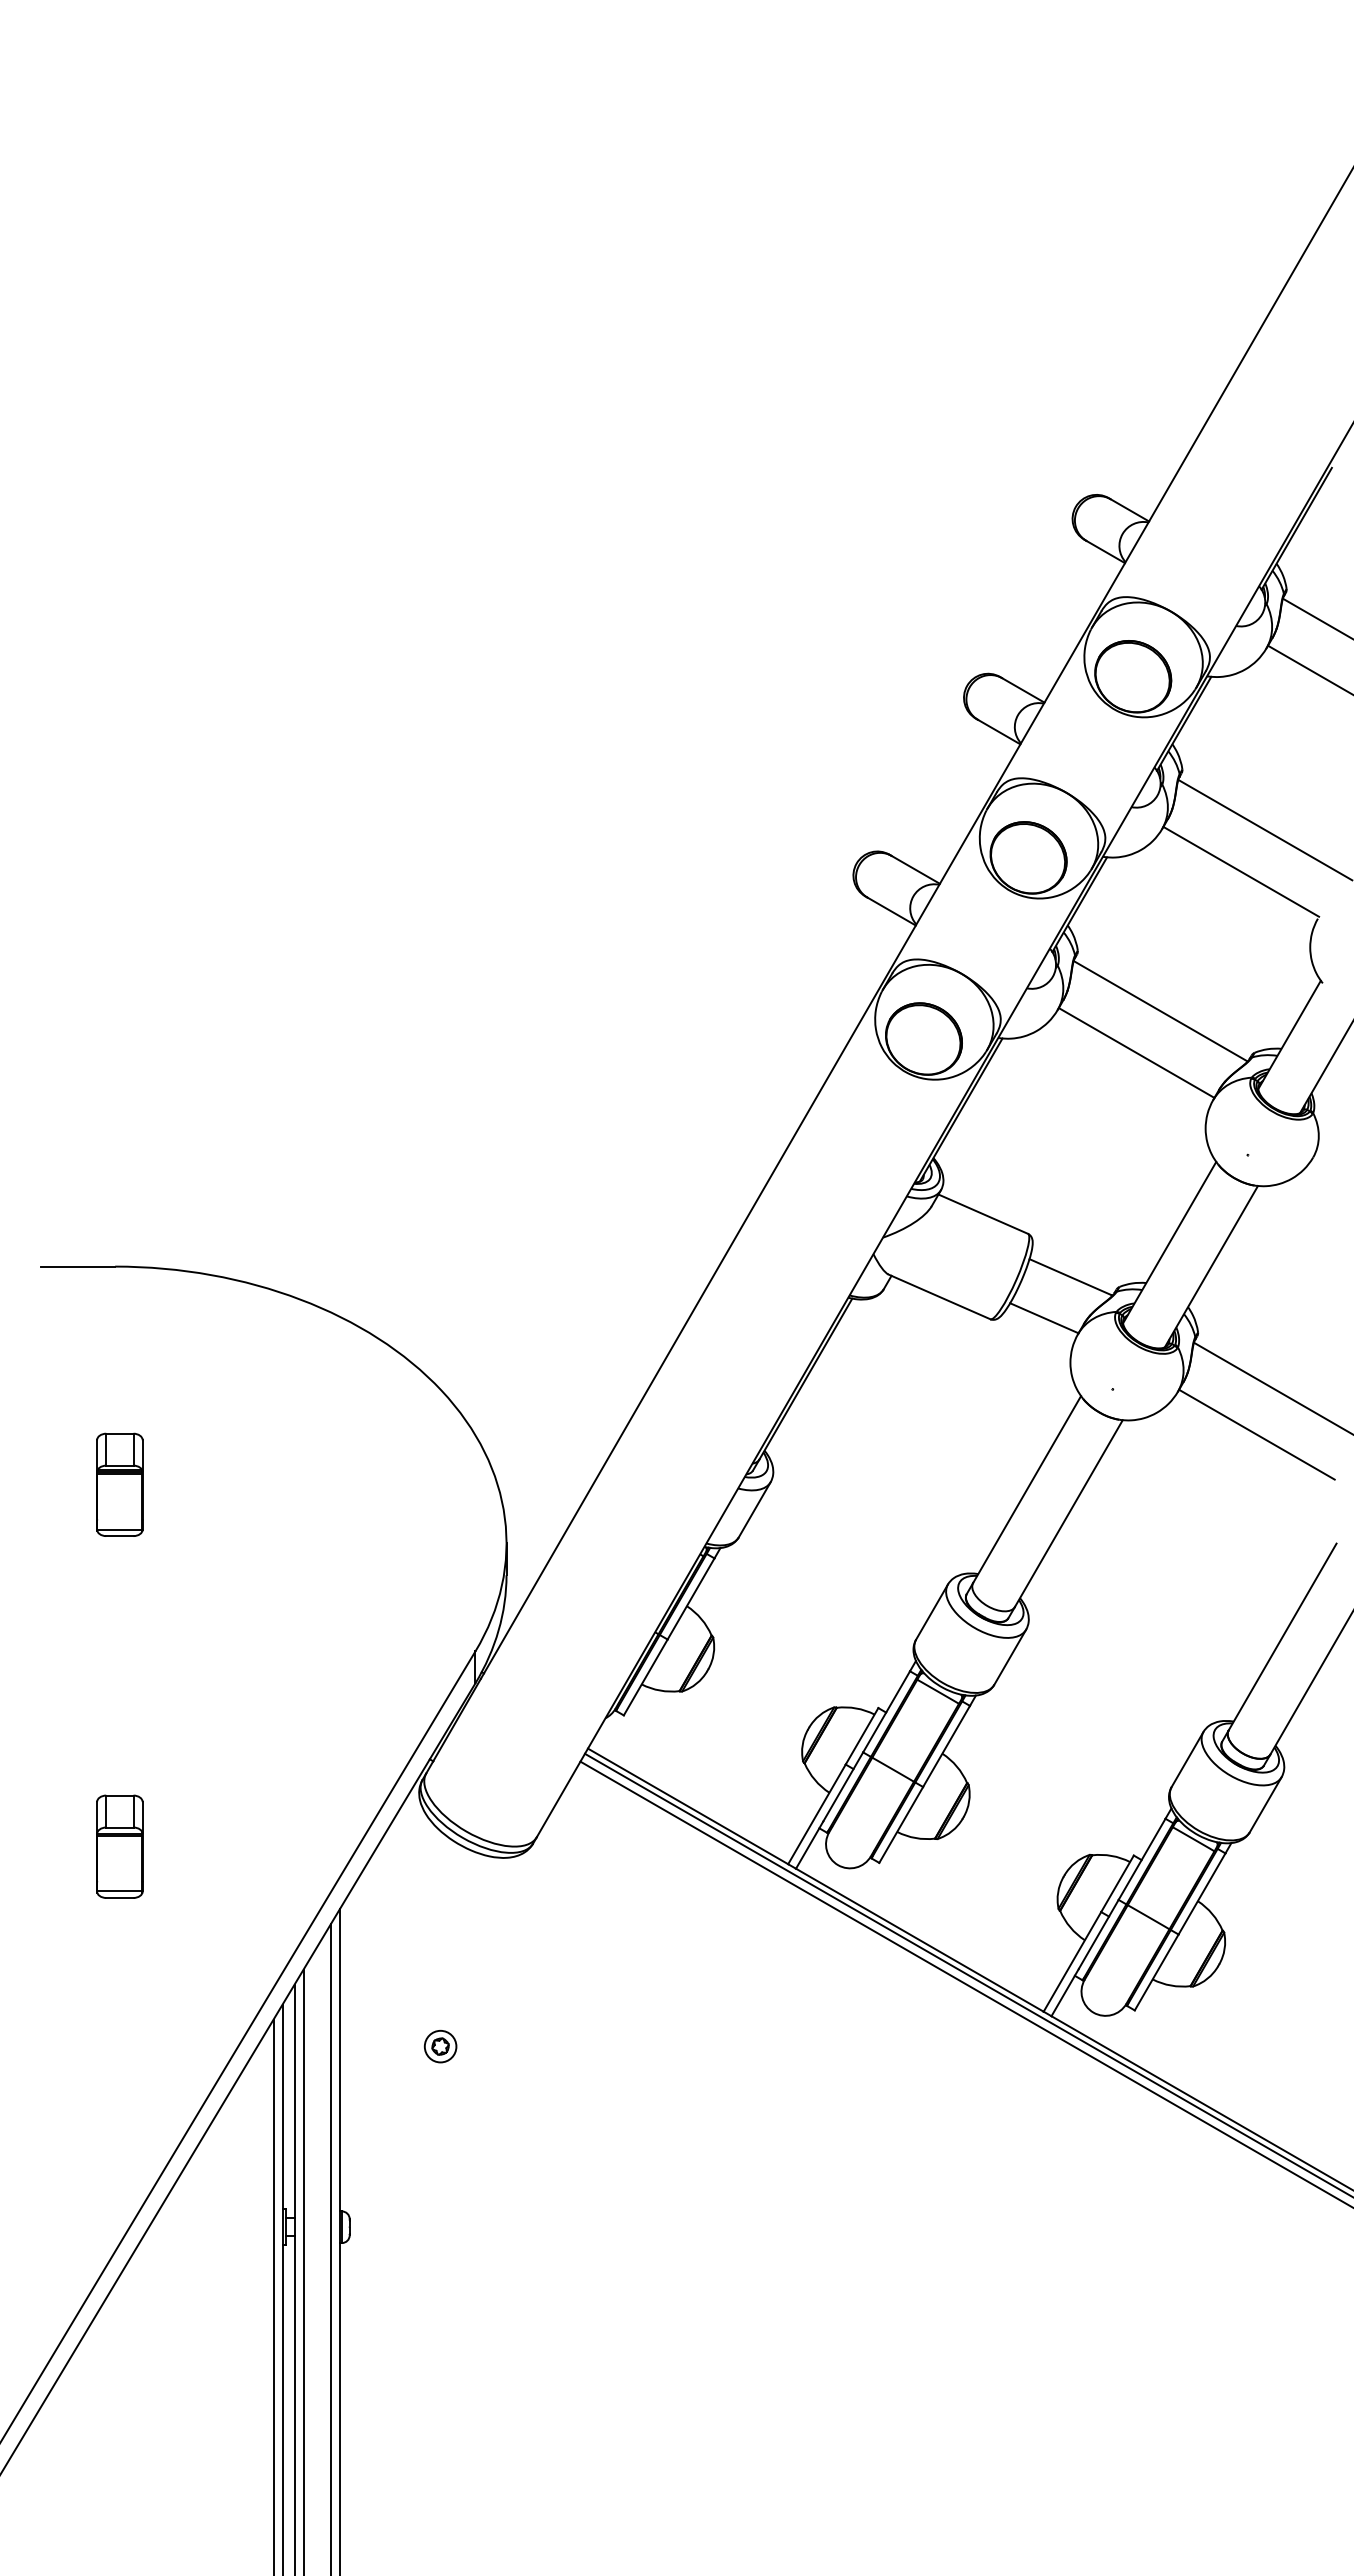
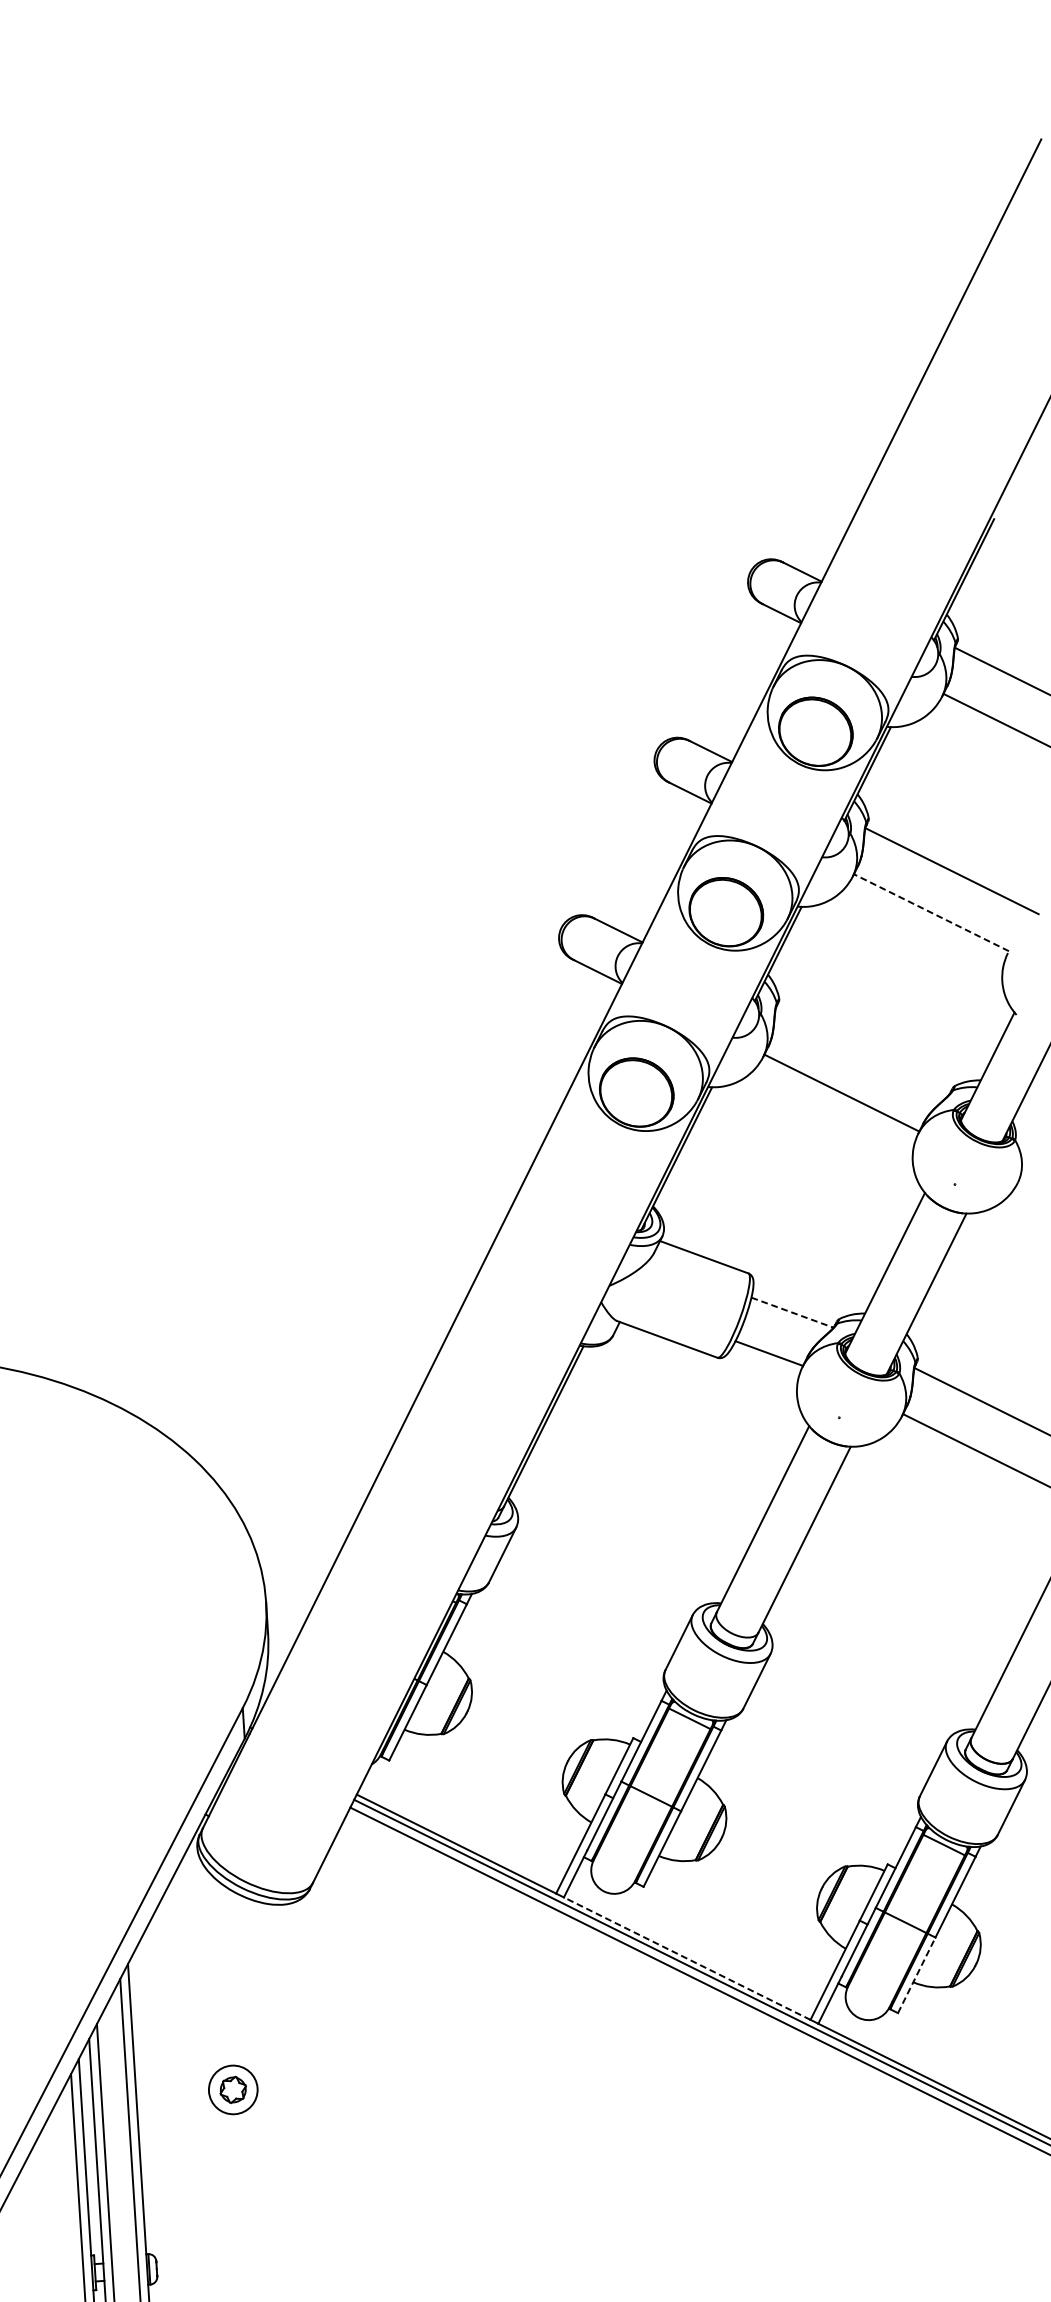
line: (1241, 871) -> (931, 912), solid -> dashed
line: (1160, 1011) -> (862, 1051), removed
line: (1070, 1277) -> (791, 1312), solid -> dashed
line: (919, 1940) -> (686, 1958), solid -> dashed
line: (1156, 1972) -> (916, 1975), solid -> dashed
part: (440, 2046) -> (233, 2089), size x1.6

